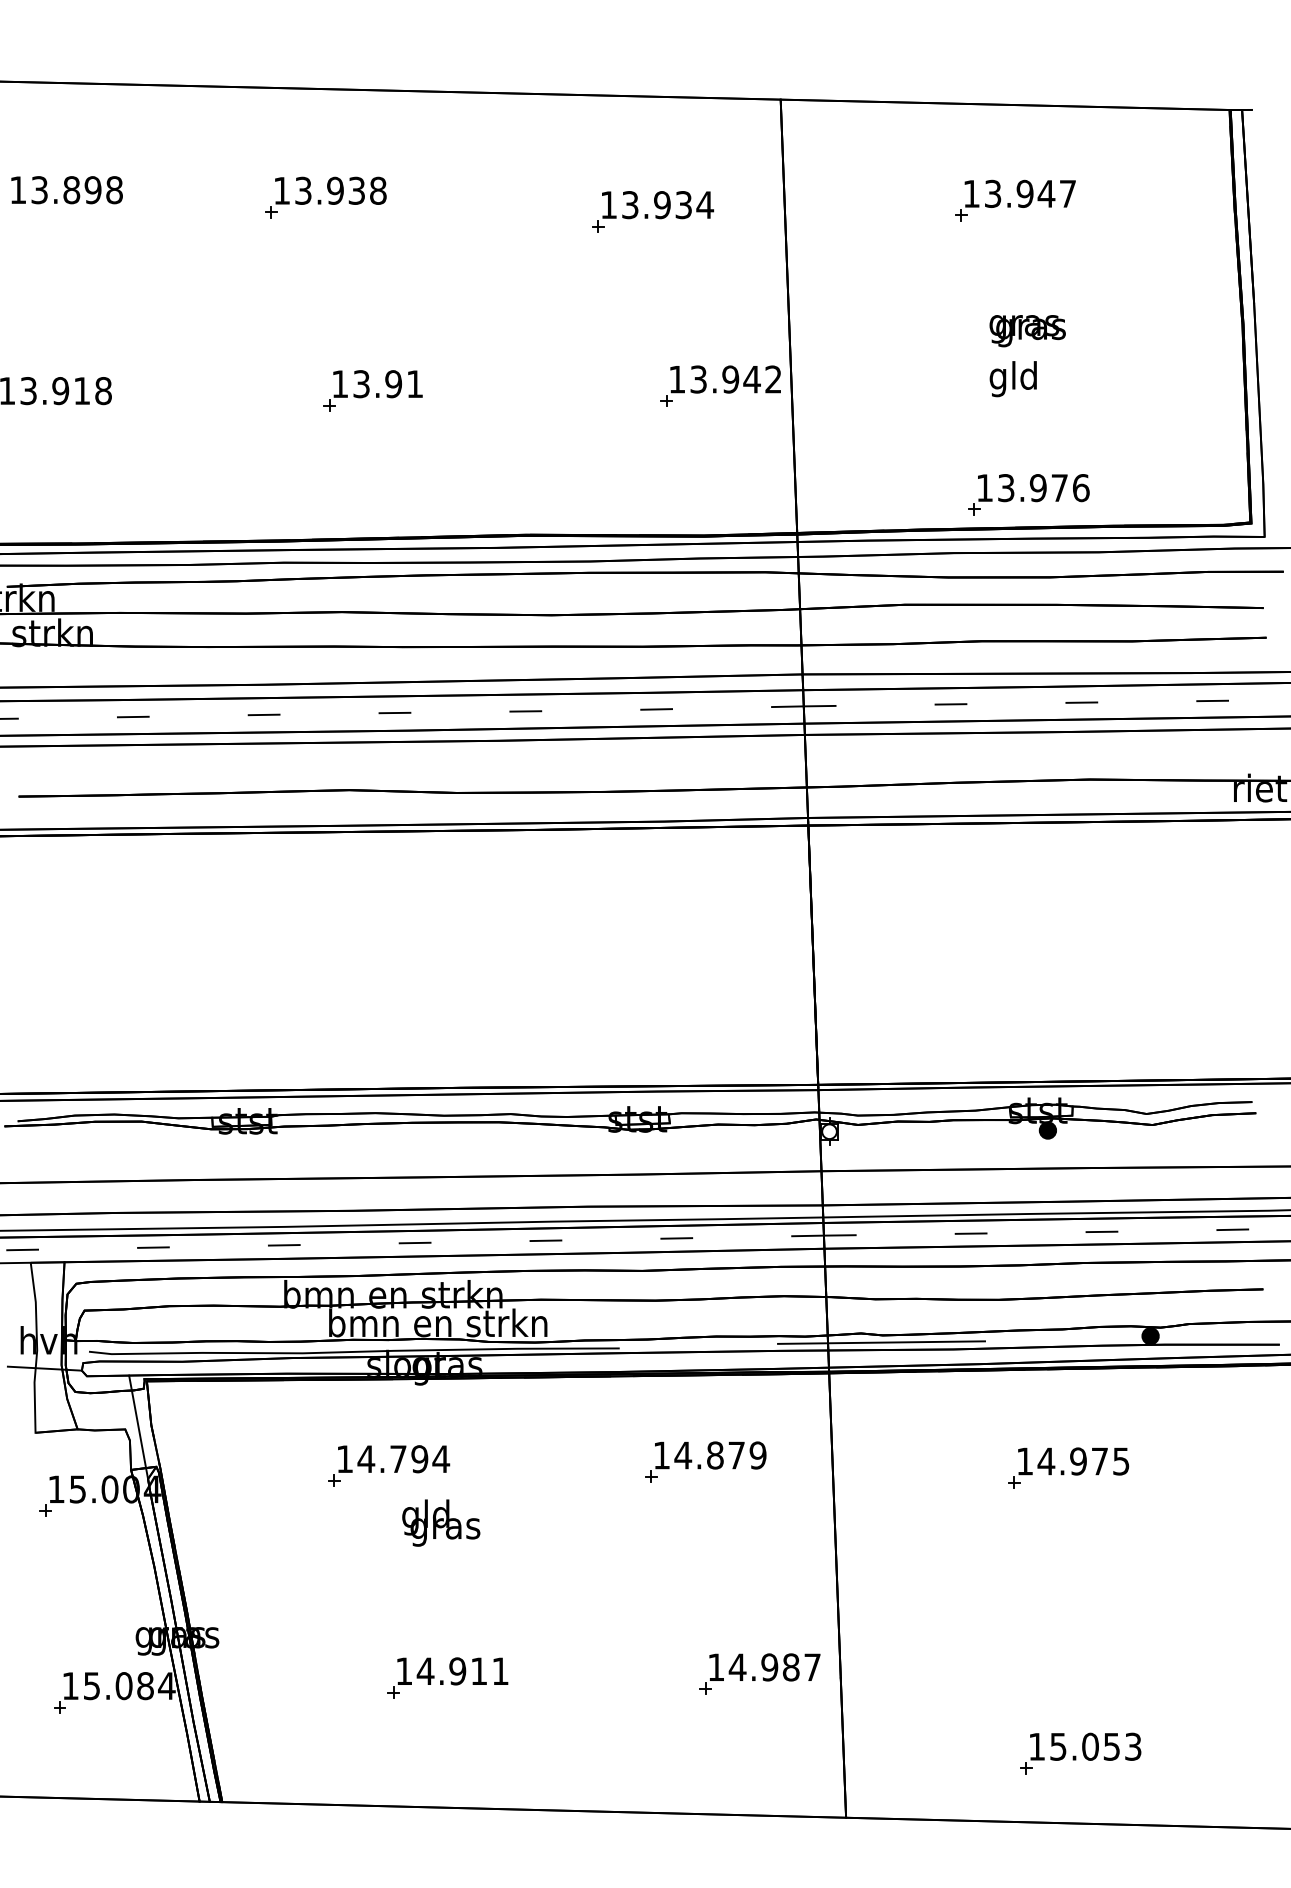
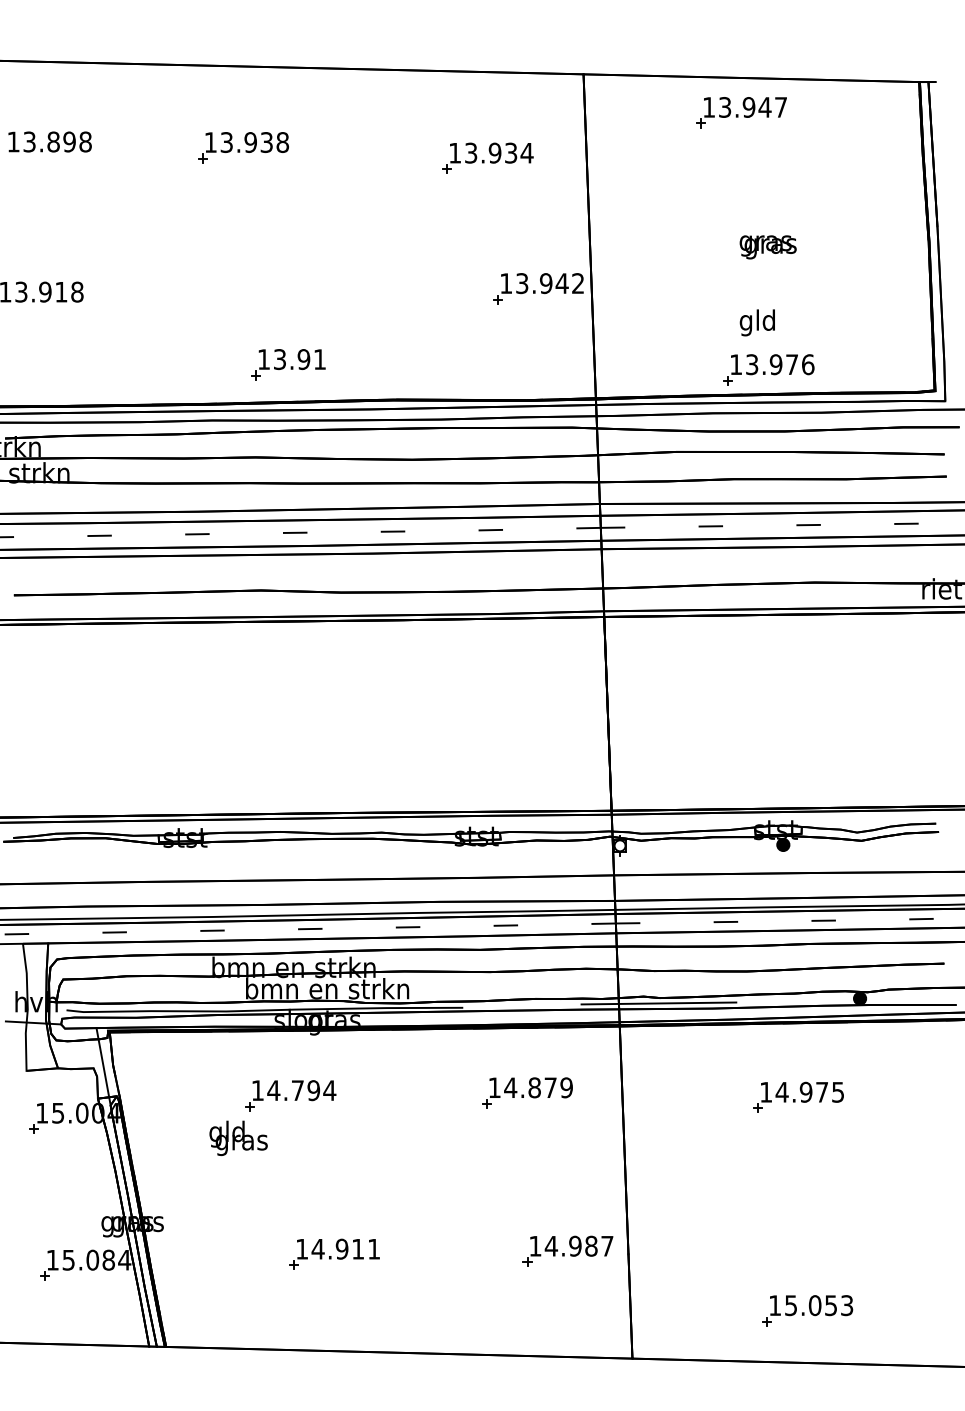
part: (1015, 200) -> (741, 112), moved
text: (1012, 379) -> (756, 323), moved
part: (372, 390) -> (288, 364), moved
text: (441, 1522) -> (238, 1137), moved

